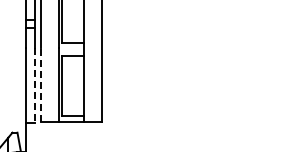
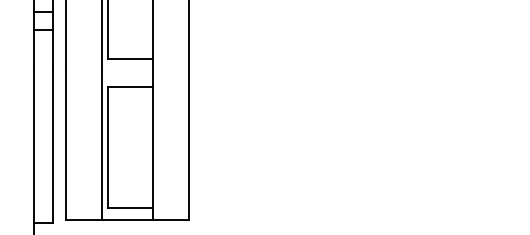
line: (41, 84) -> (66, 144), dashed -> solid
line: (35, 85) -> (53, 146), dashed -> solid

